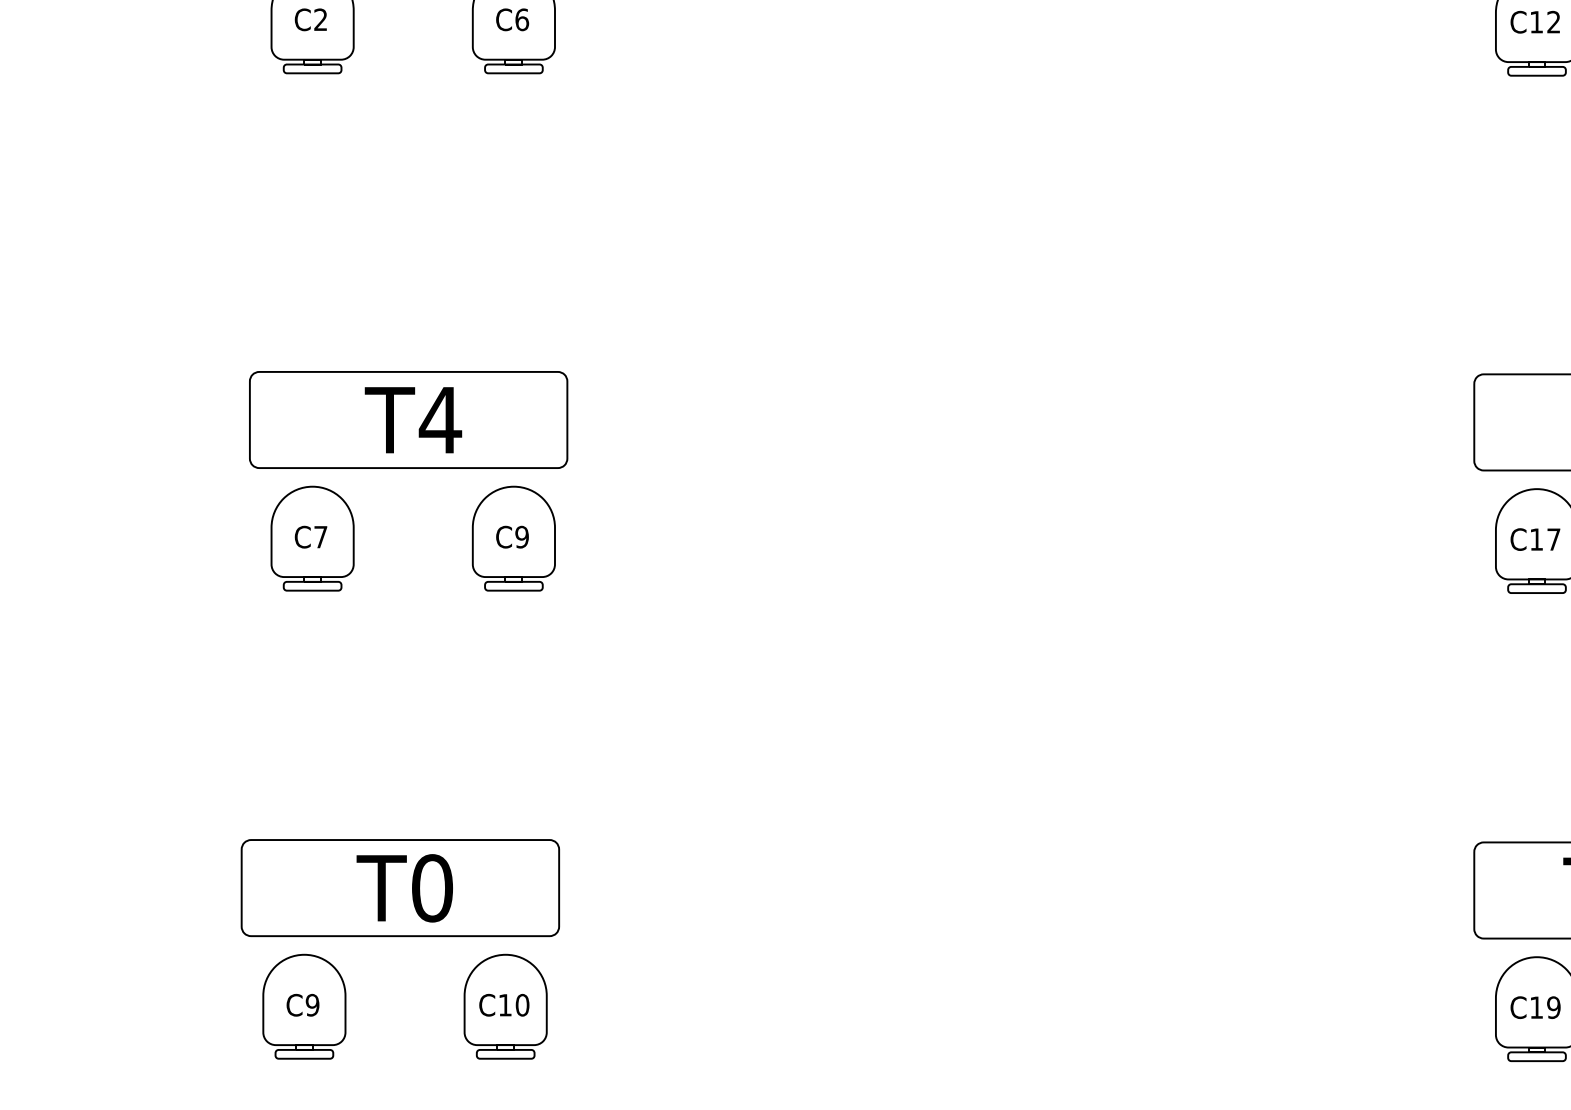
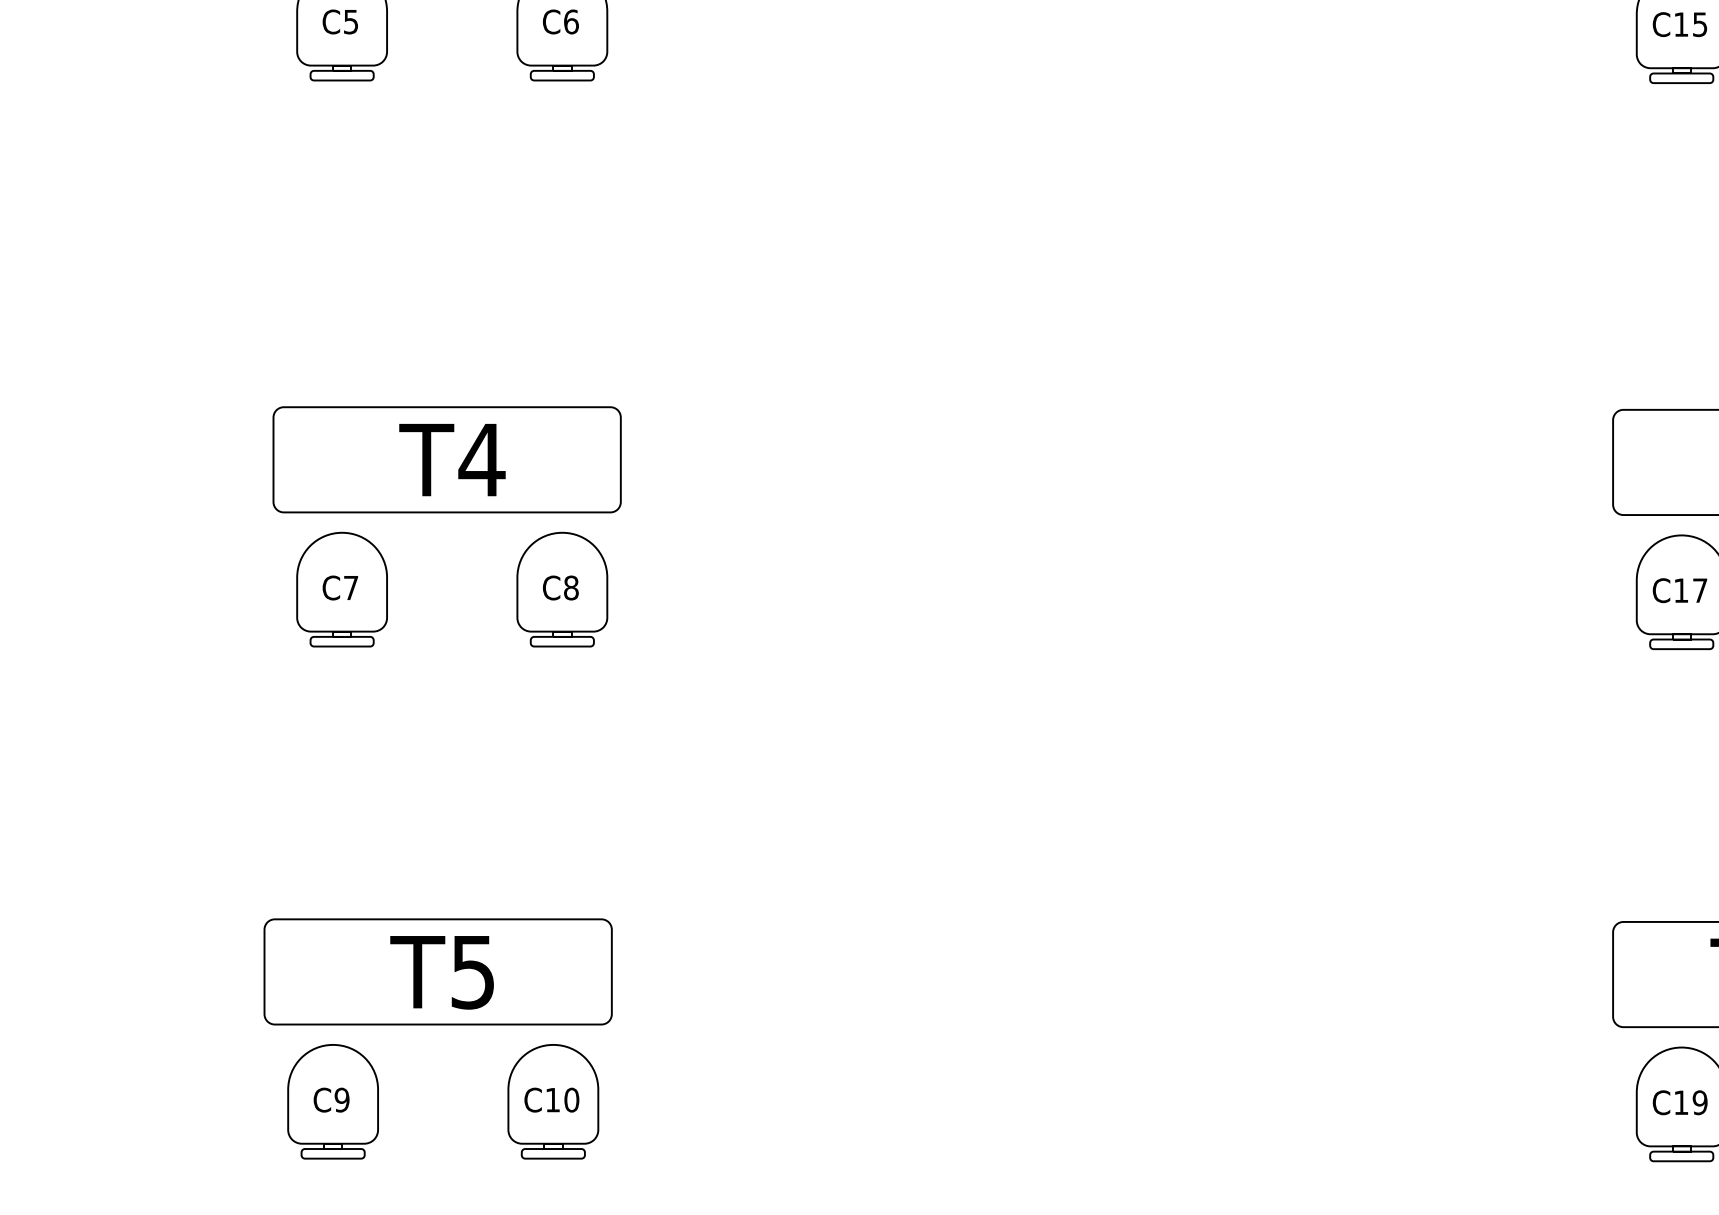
text: (320, 19) -> (350, 21), C2 -> C5
text: (1553, 21) -> (1699, 23), C12 -> C15
text: (521, 537) -> (570, 588), C9 -> C8
text: (432, 888) -> (473, 972), T0 -> T5

